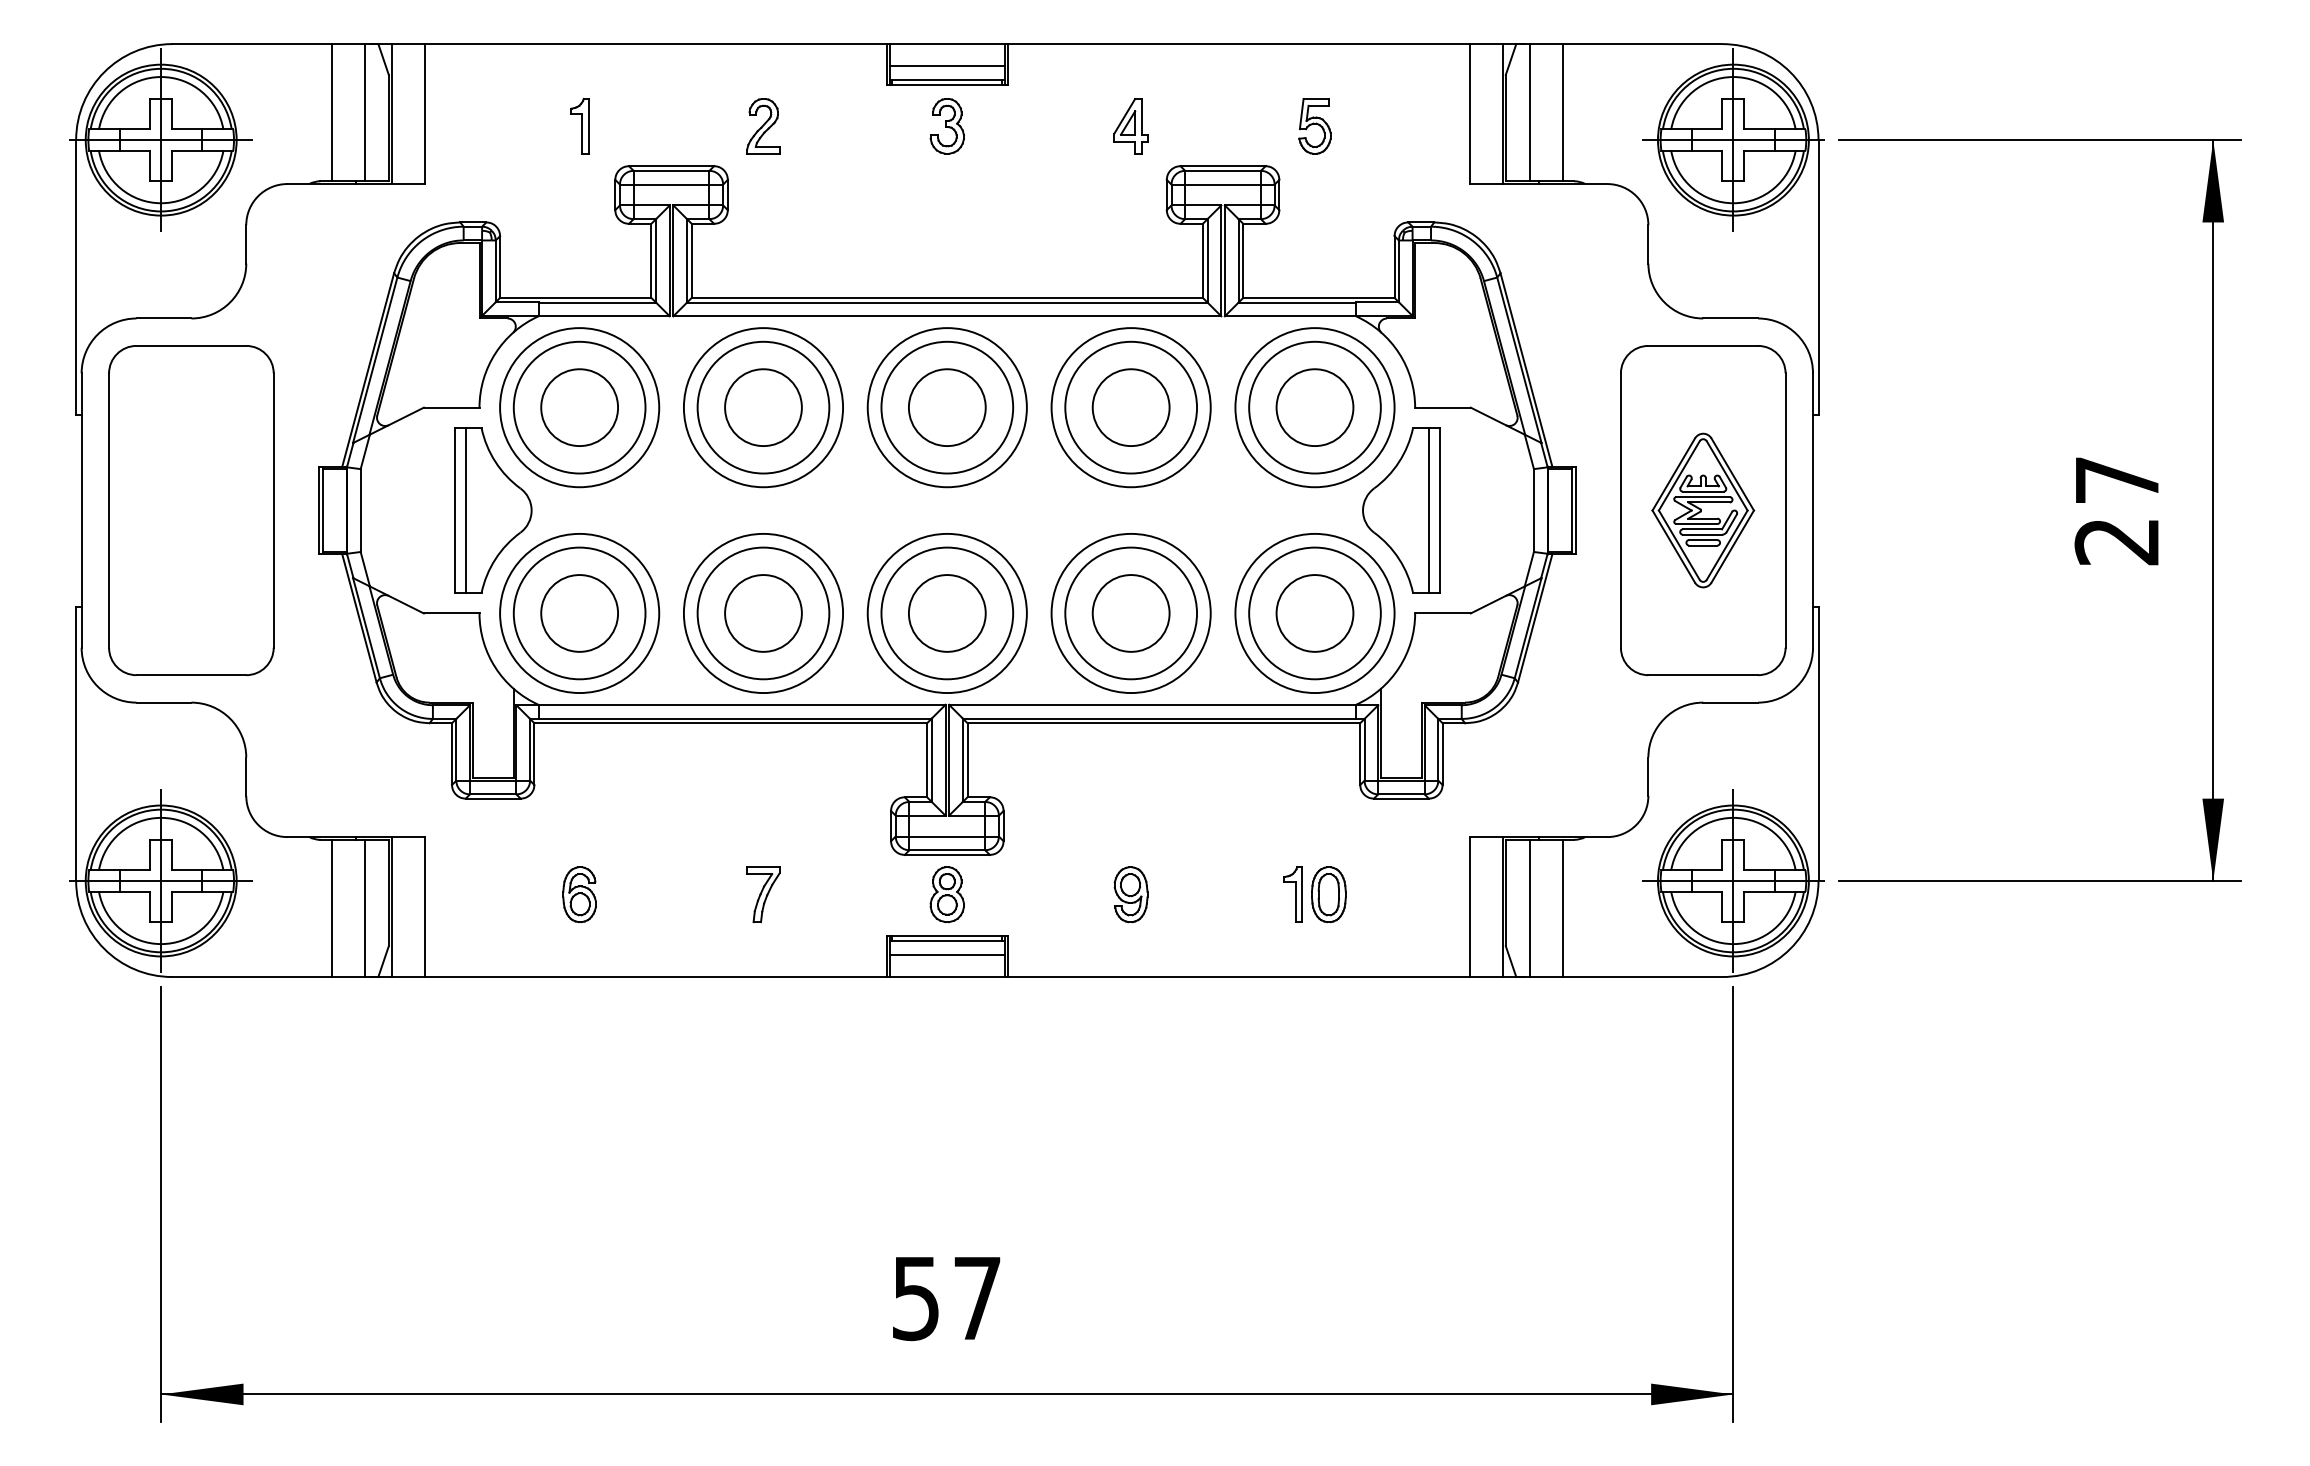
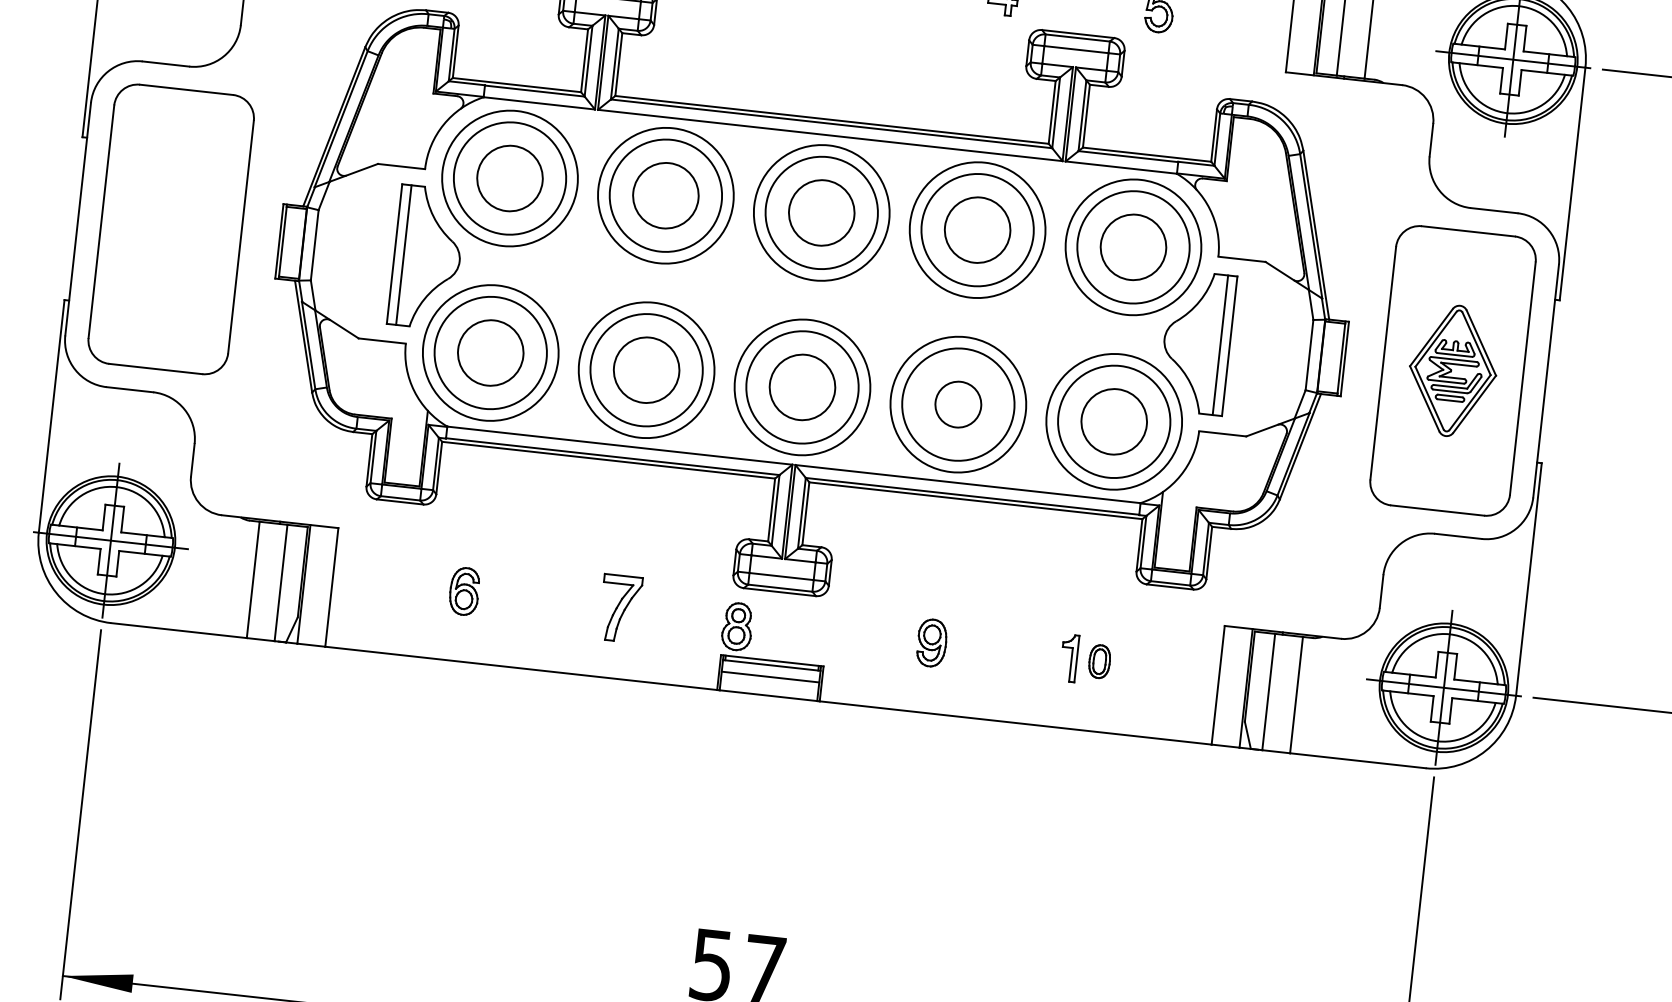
circle: (1130, 613) -> (957, 404), size x0.7
part: (763, 894) -> (620, 608), size x1.4
part: (946, 894) -> (736, 626), moved
part: (1328, 894) -> (1099, 661), size x0.7

